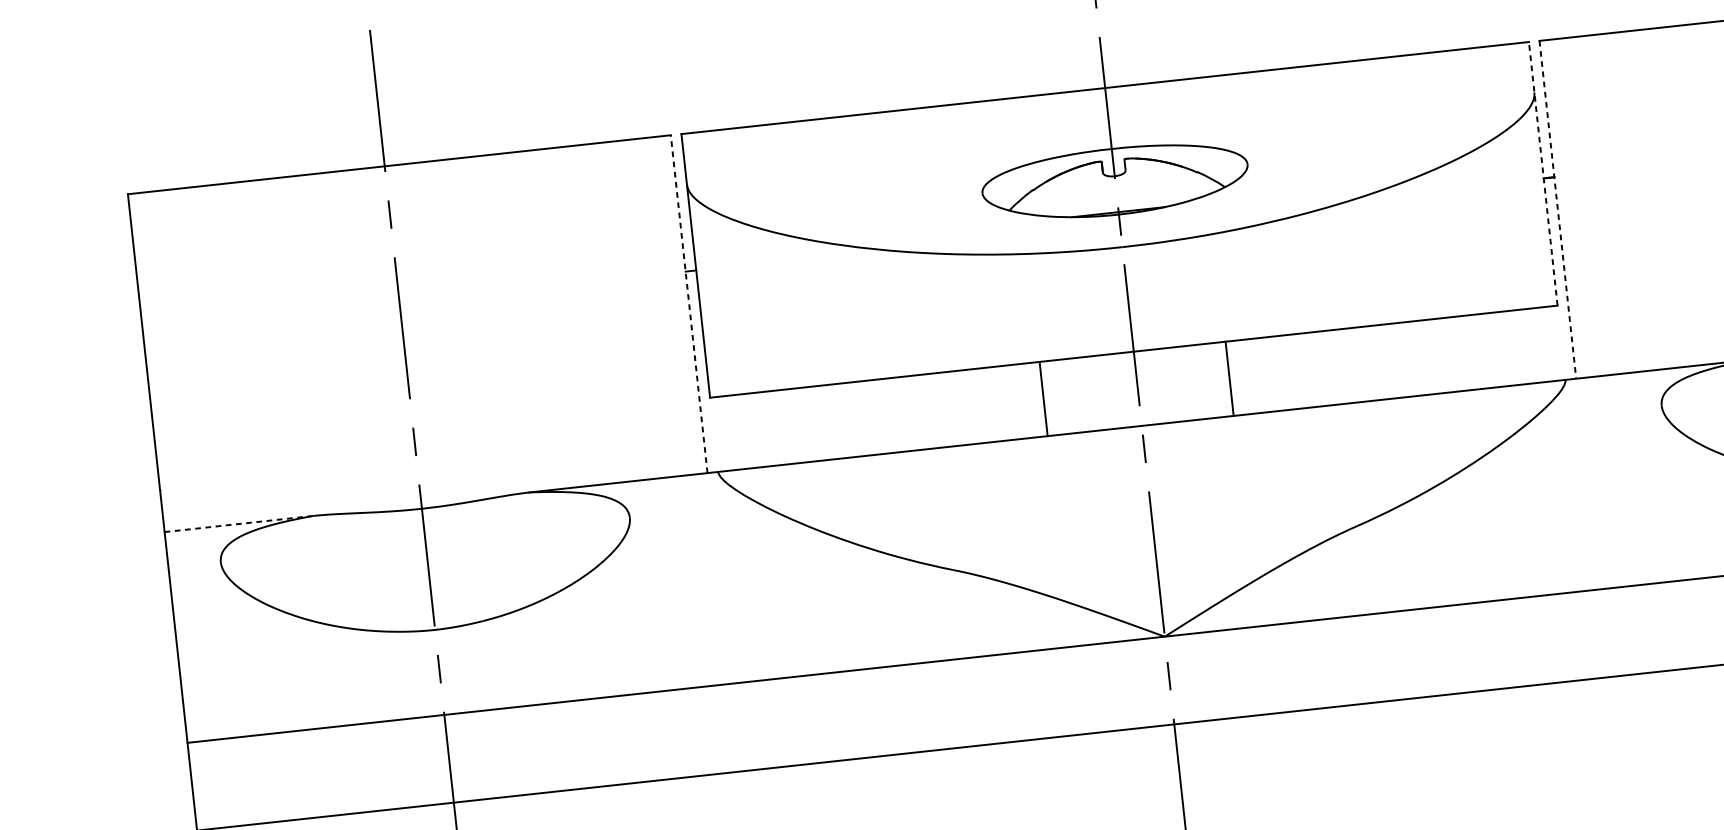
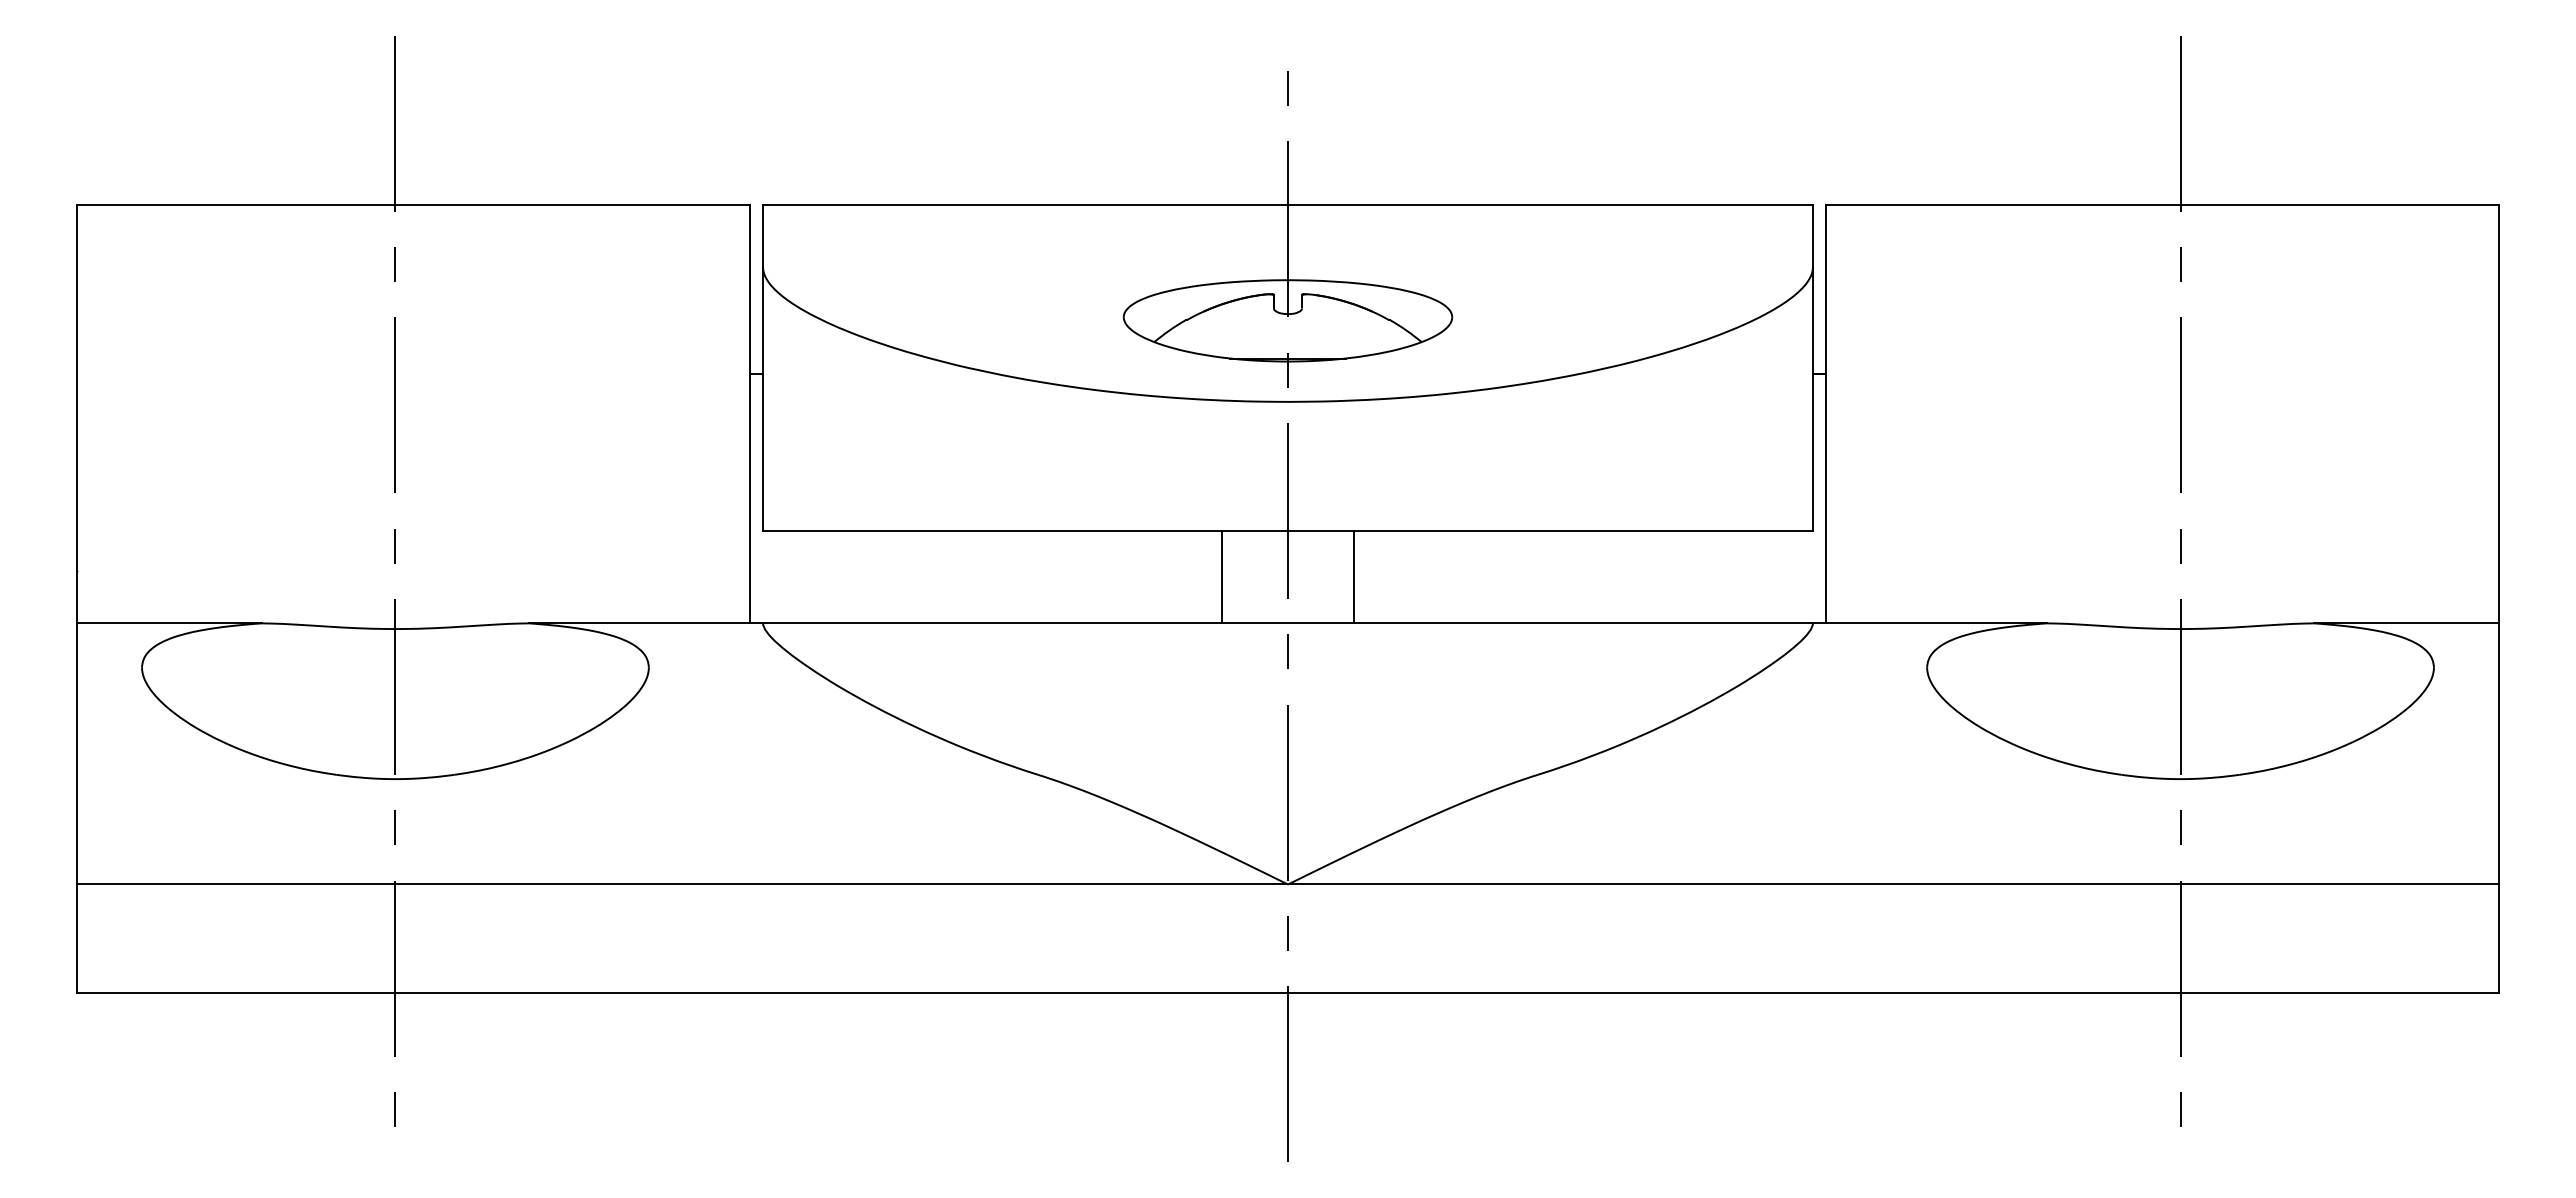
line: (1543, 173) -> (1813, 367), dashed -> solid
line: (1558, 210) -> (1826, 414), dashed -> solid
line: (688, 303) -> (749, 413), dashed -> solid
line: (1229, 378) -> (1353, 577), moved
line: (1043, 399) -> (1222, 577), moved
line: (239, 524) -> (169, 623), dashed -> solid

